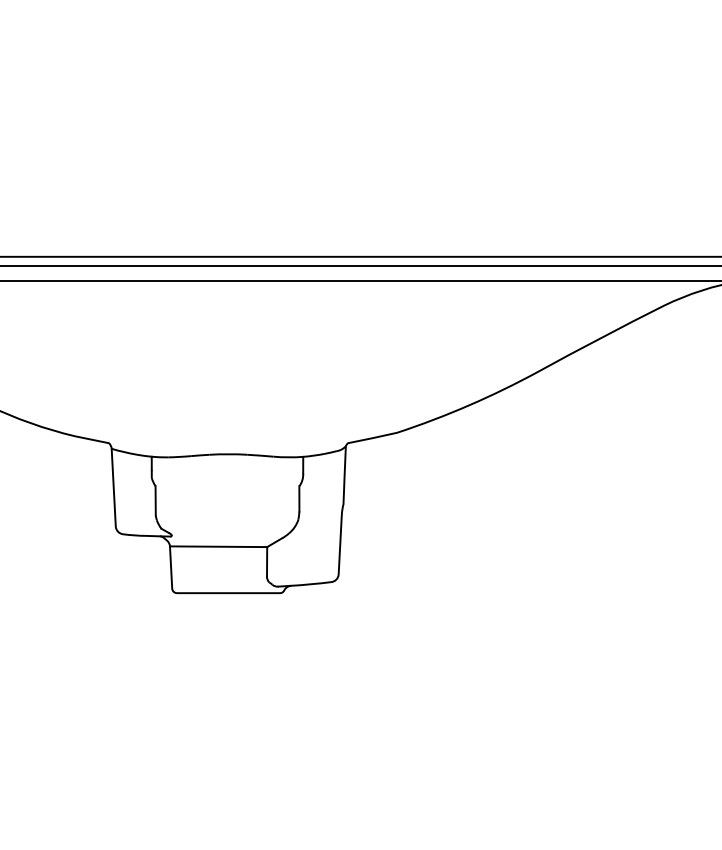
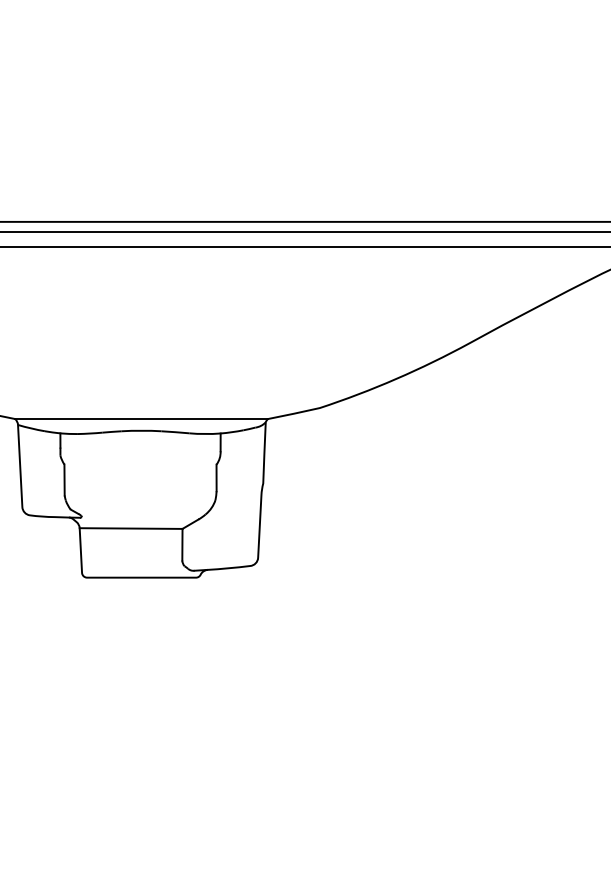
line: (228, 443) -> (141, 419), added

